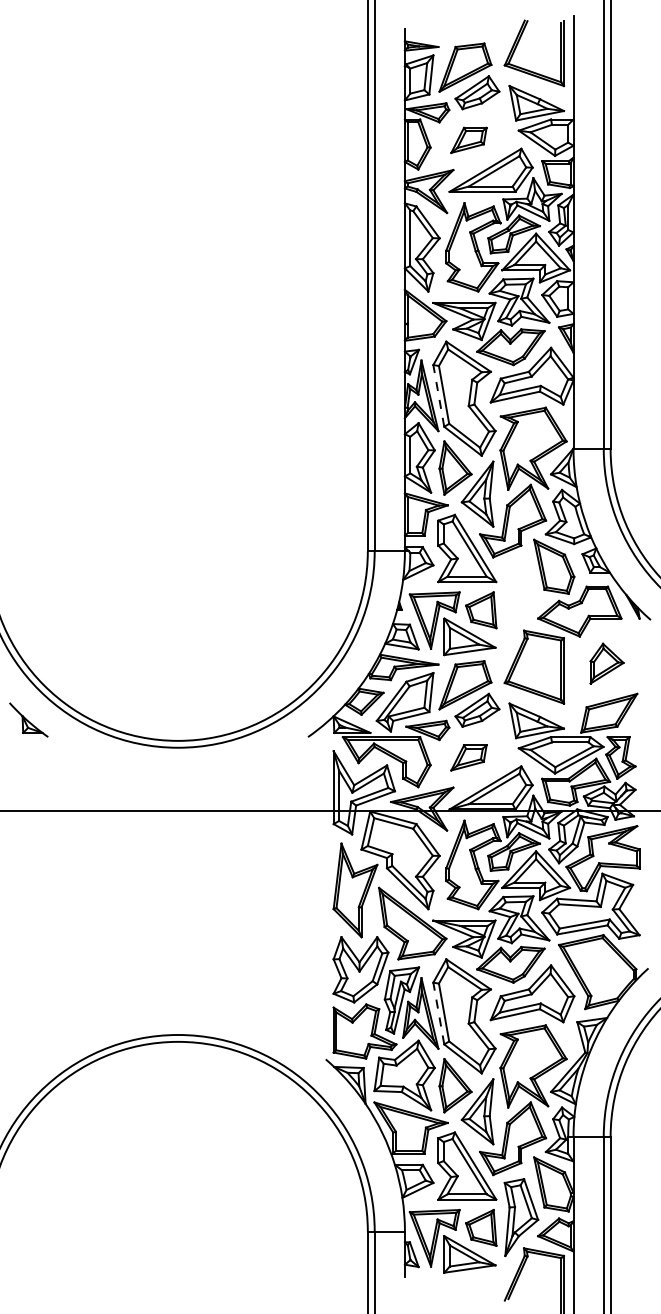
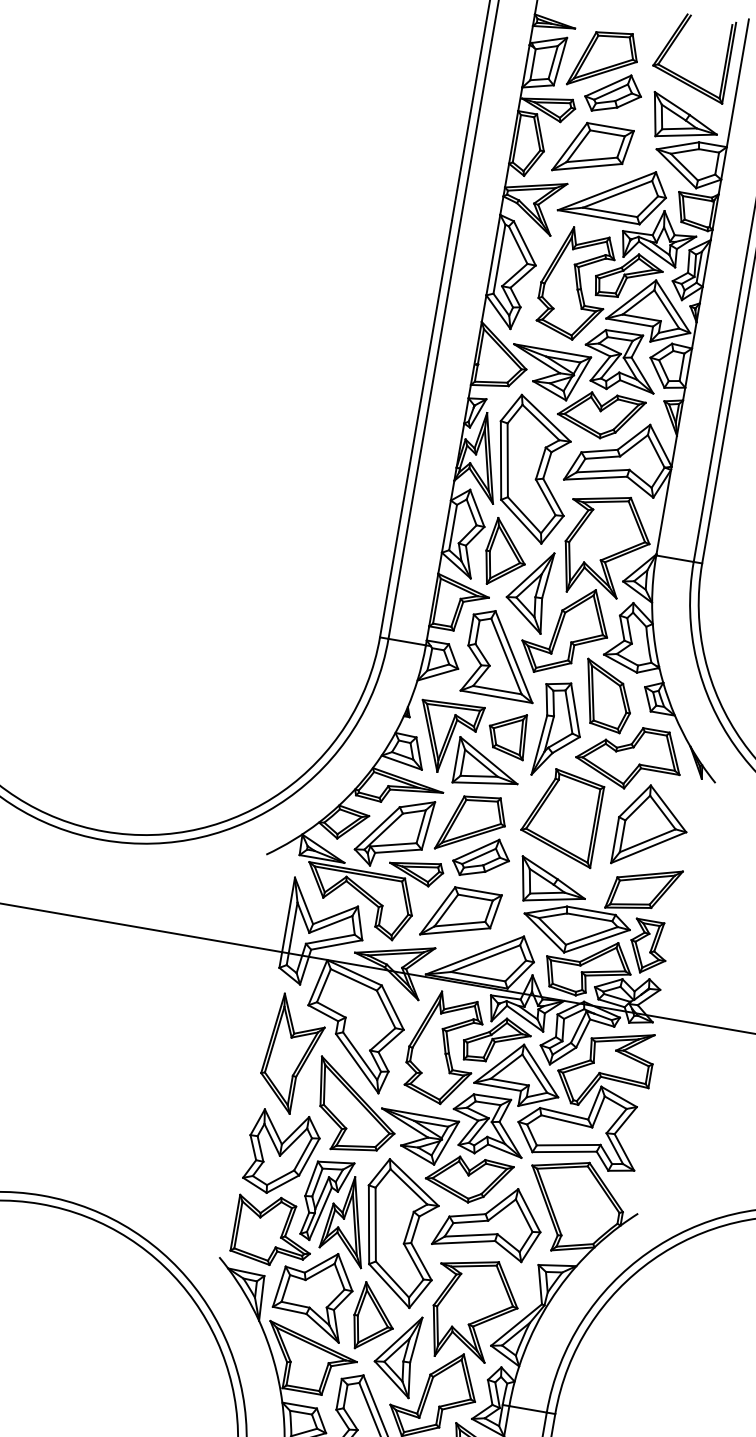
part: (468, 140) -> (592, 150), size x1.67
line: (438, 395) -> (500, 459), dashed -> solid
part: (521, 599) -> (559, 730), added
part: (606, 663) -> (651, 827), size x1.67
part: (468, 757) -> (460, 914), size x1.67
line: (438, 1013) -> (368, 1224), dashed -> solid

